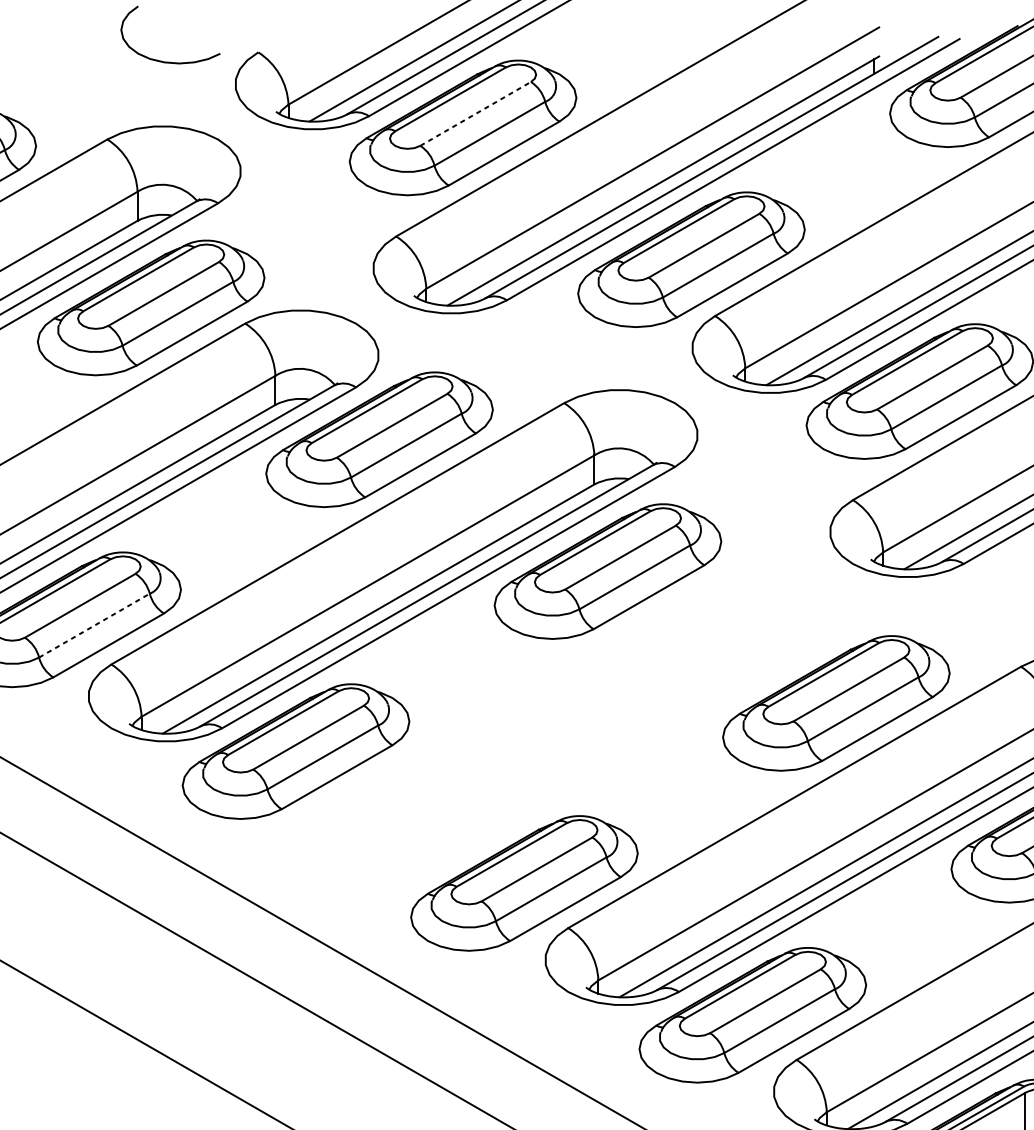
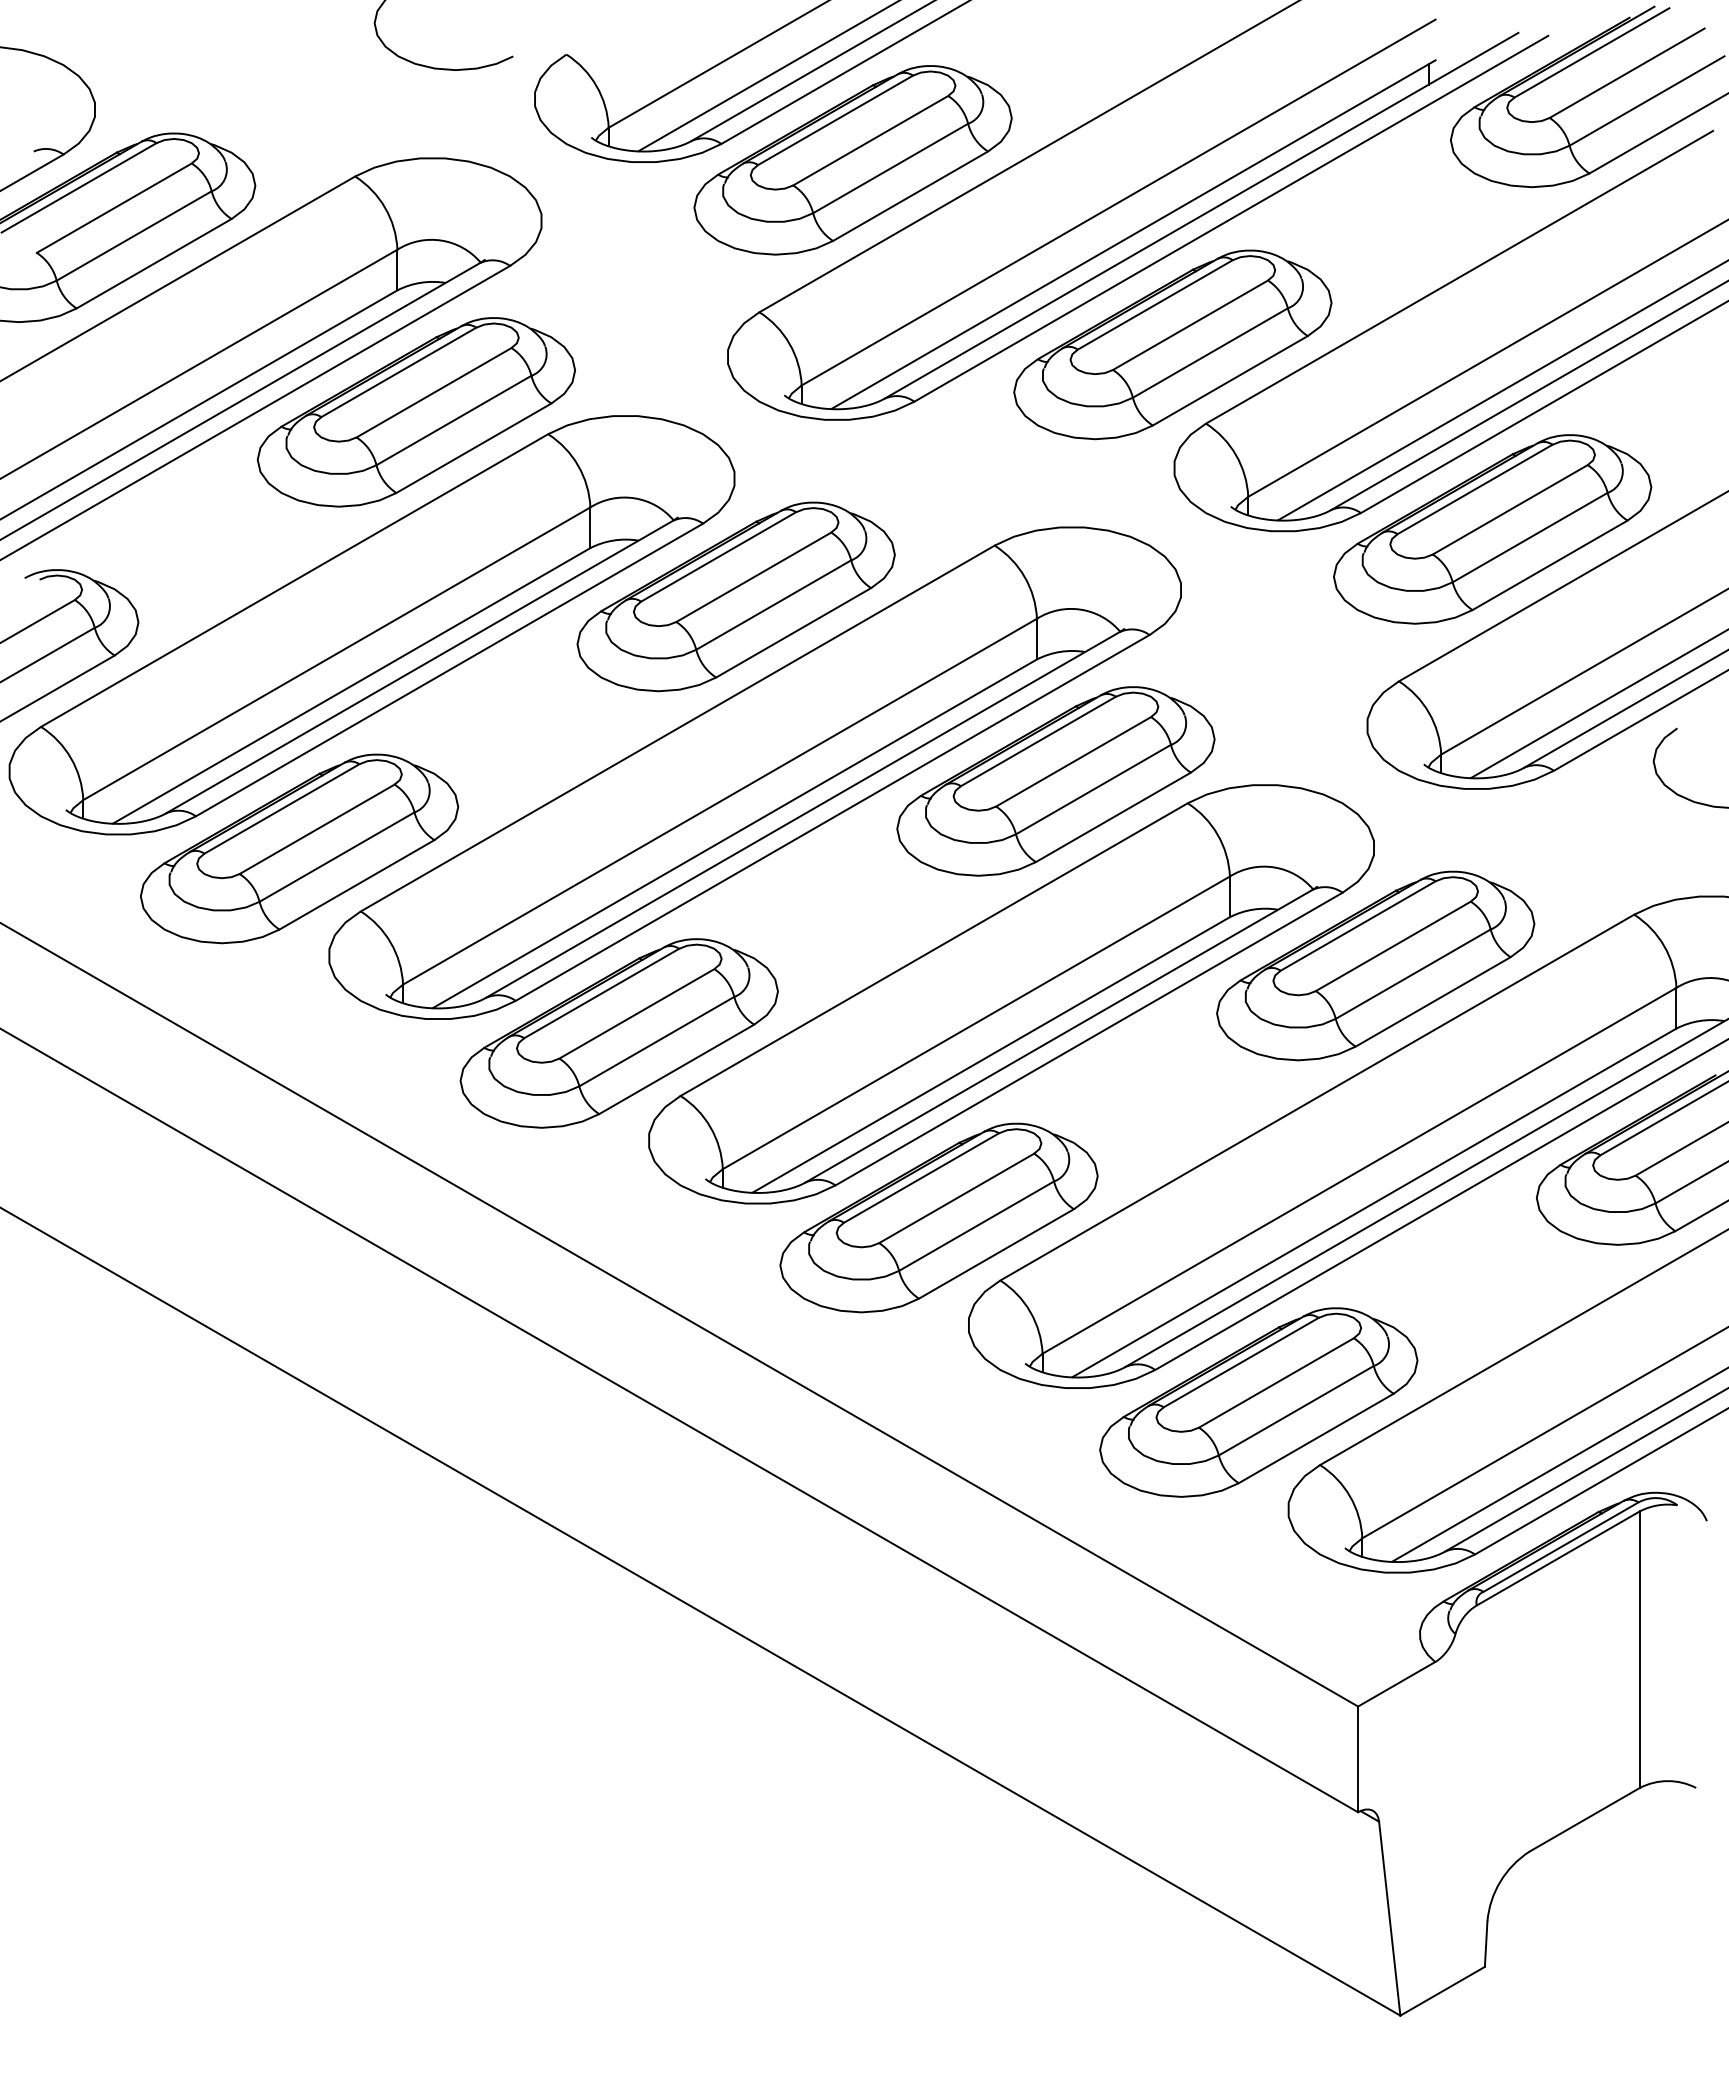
line: (476, 113) -> (871, 140), dashed -> solid
line: (94, 625) -> (337, 856), dashed -> solid
part: (576, 723) -> (1011, 994), added

